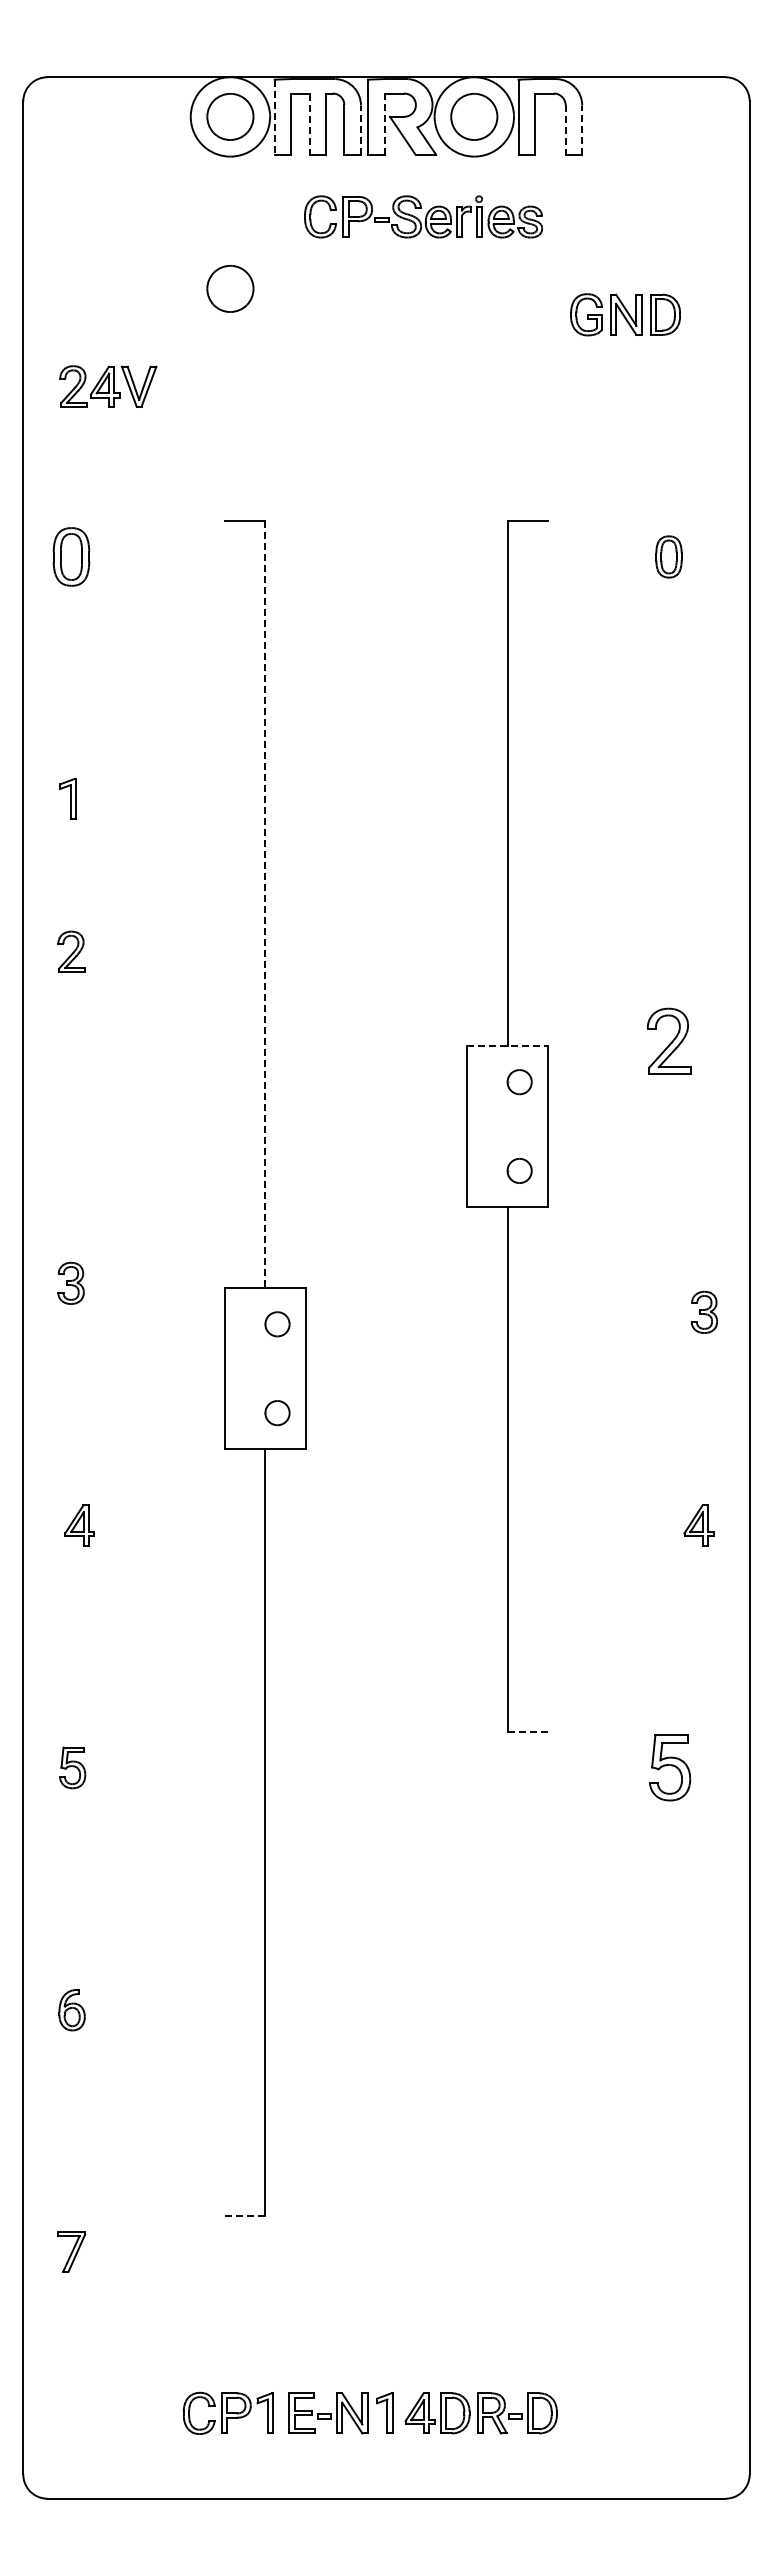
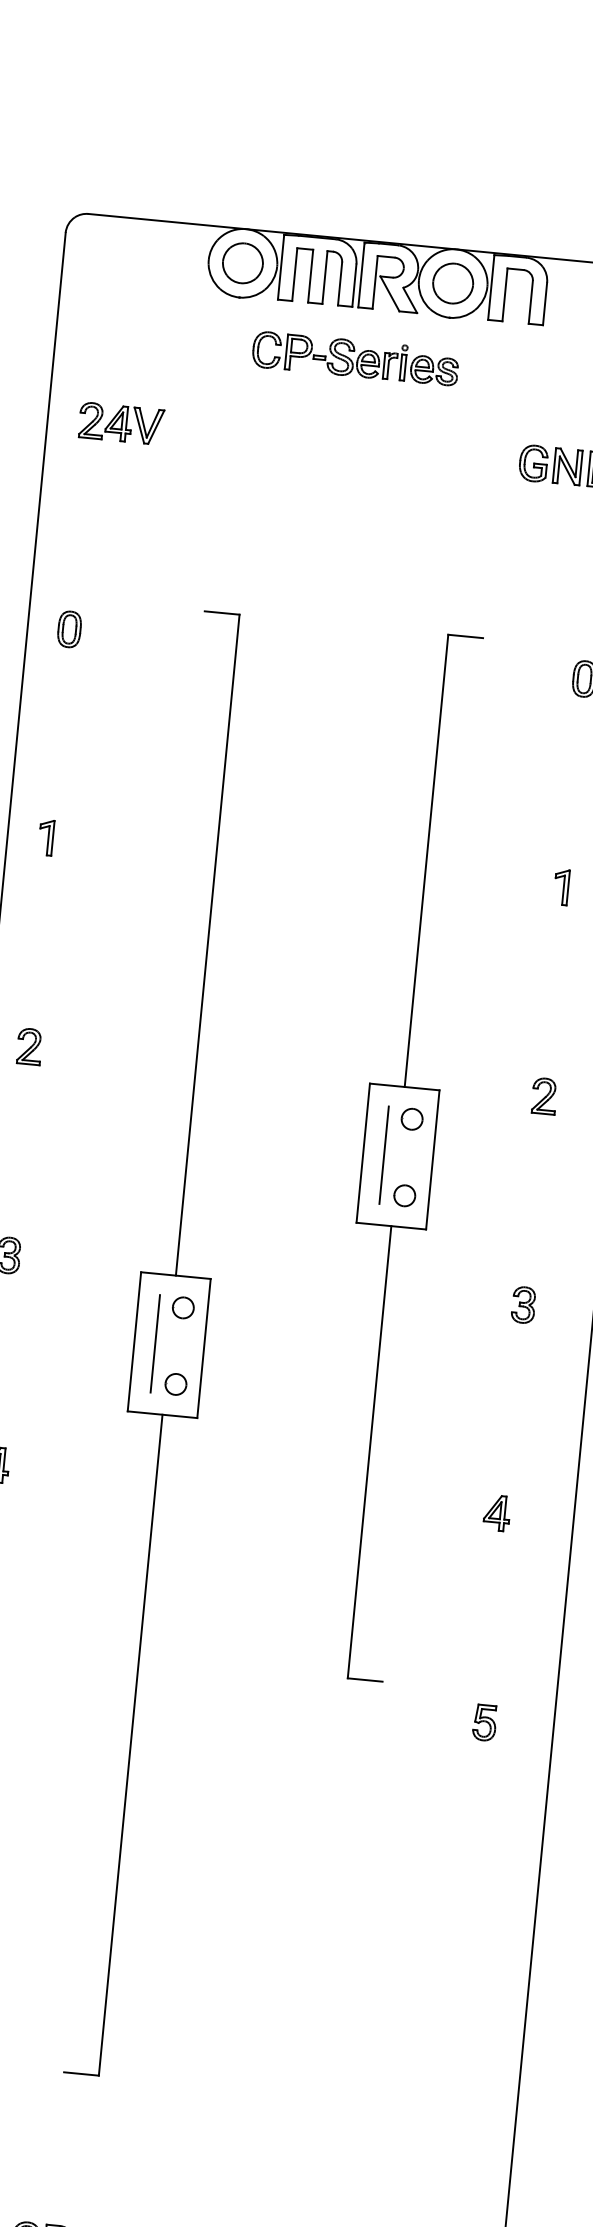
line: (274, 117) -> (280, 267), dashed -> solid
line: (309, 124) -> (310, 276), dashed -> solid
line: (384, 124) -> (375, 282), dashed -> solid
line: (565, 129) -> (530, 301), dashed -> solid
line: (360, 130) -> (353, 285), dashed -> solid
line: (582, 130) -> (545, 304), dashed -> solid
part: (423, 216) -> (355, 358), moved
part: (230, 288) -> (228, 411), removed
part: (108, 386) -> (121, 423), moved
part: (71, 556) -> (69, 629), size x0.71
part: (665, 798) -> (561, 886), added
line: (265, 905) -> (207, 945), dashed -> solid
part: (71, 951) -> (29, 1046), moved
part: (668, 1040) -> (543, 1095), size x0.62
line: (508, 1045) -> (405, 1086), dashed -> solid
line: (491, 1126) -> (384, 1155), added
part: (704, 1311) -> (523, 1304), moved
line: (249, 1368) -> (155, 1343), added
part: (698, 1525) -> (496, 1513), moved
line: (528, 1731) -> (365, 1679), dashed -> solid
part: (669, 1767) -> (484, 1722), size x0.62
line: (244, 2216) -> (80, 2074), dashed -> solid

